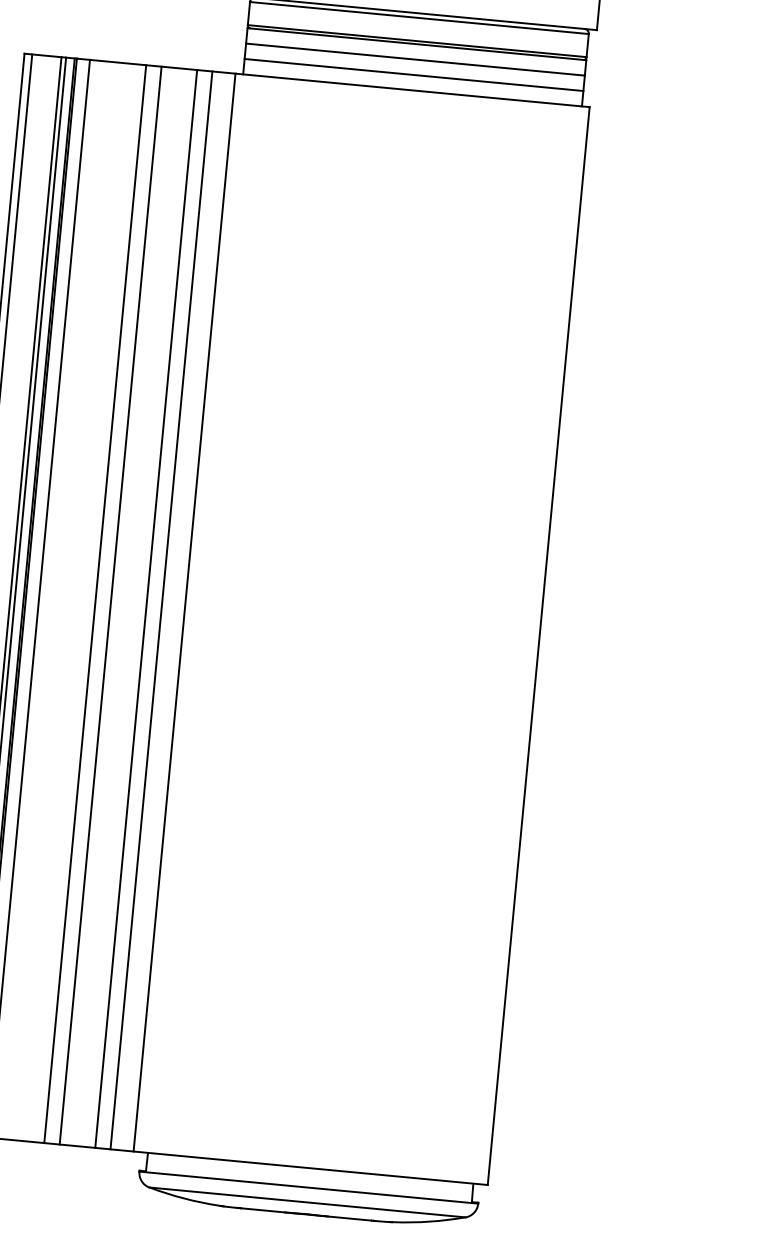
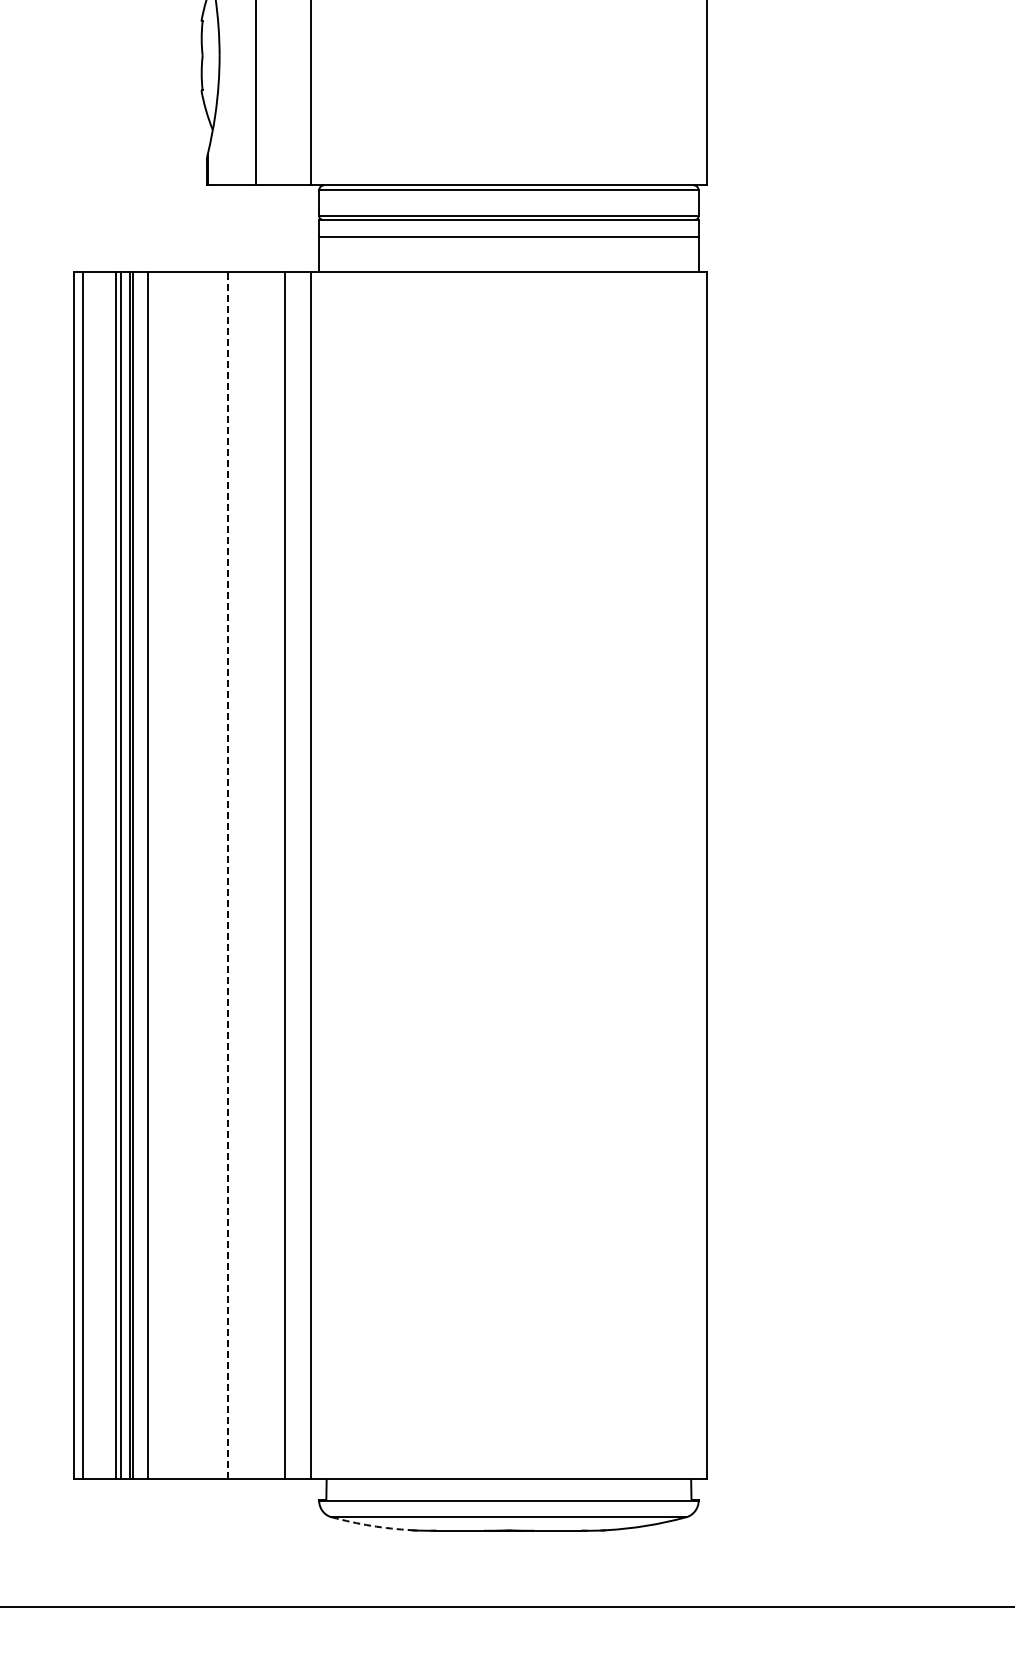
line: (413, 75) -> (508, 254), removed
line: (95, 604) -> (210, 875), removed
line: (110, 605) -> (227, 875), solid -> dashed
line: (146, 609) -> (267, 875), removed
arc: (184, 1198) -> (371, 1525), solid -> dashed

